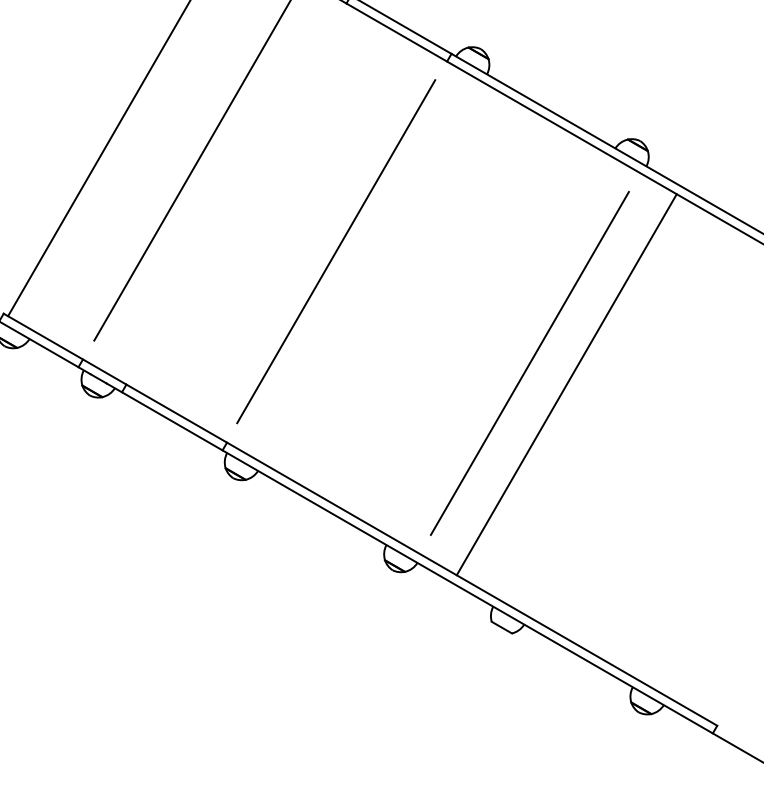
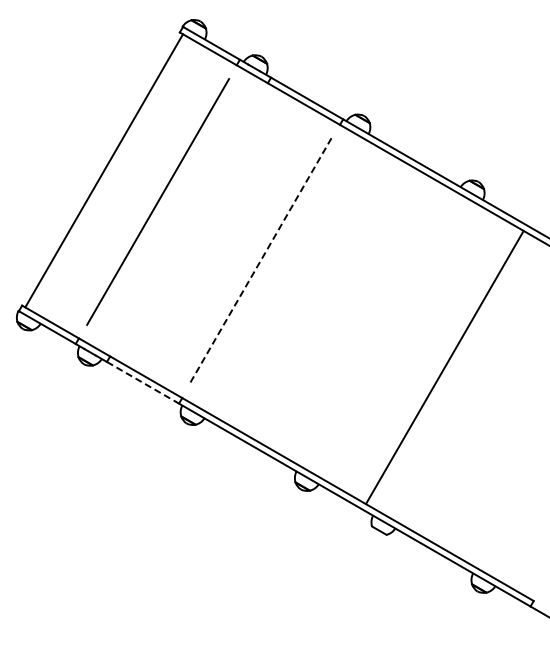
line: (336, 252) -> (260, 261), solid -> dashed
line: (530, 363) -> (399, 341), removed
line: (566, 384) -> (444, 367), moved
line: (172, 420) -> (143, 382), solid -> dashed

